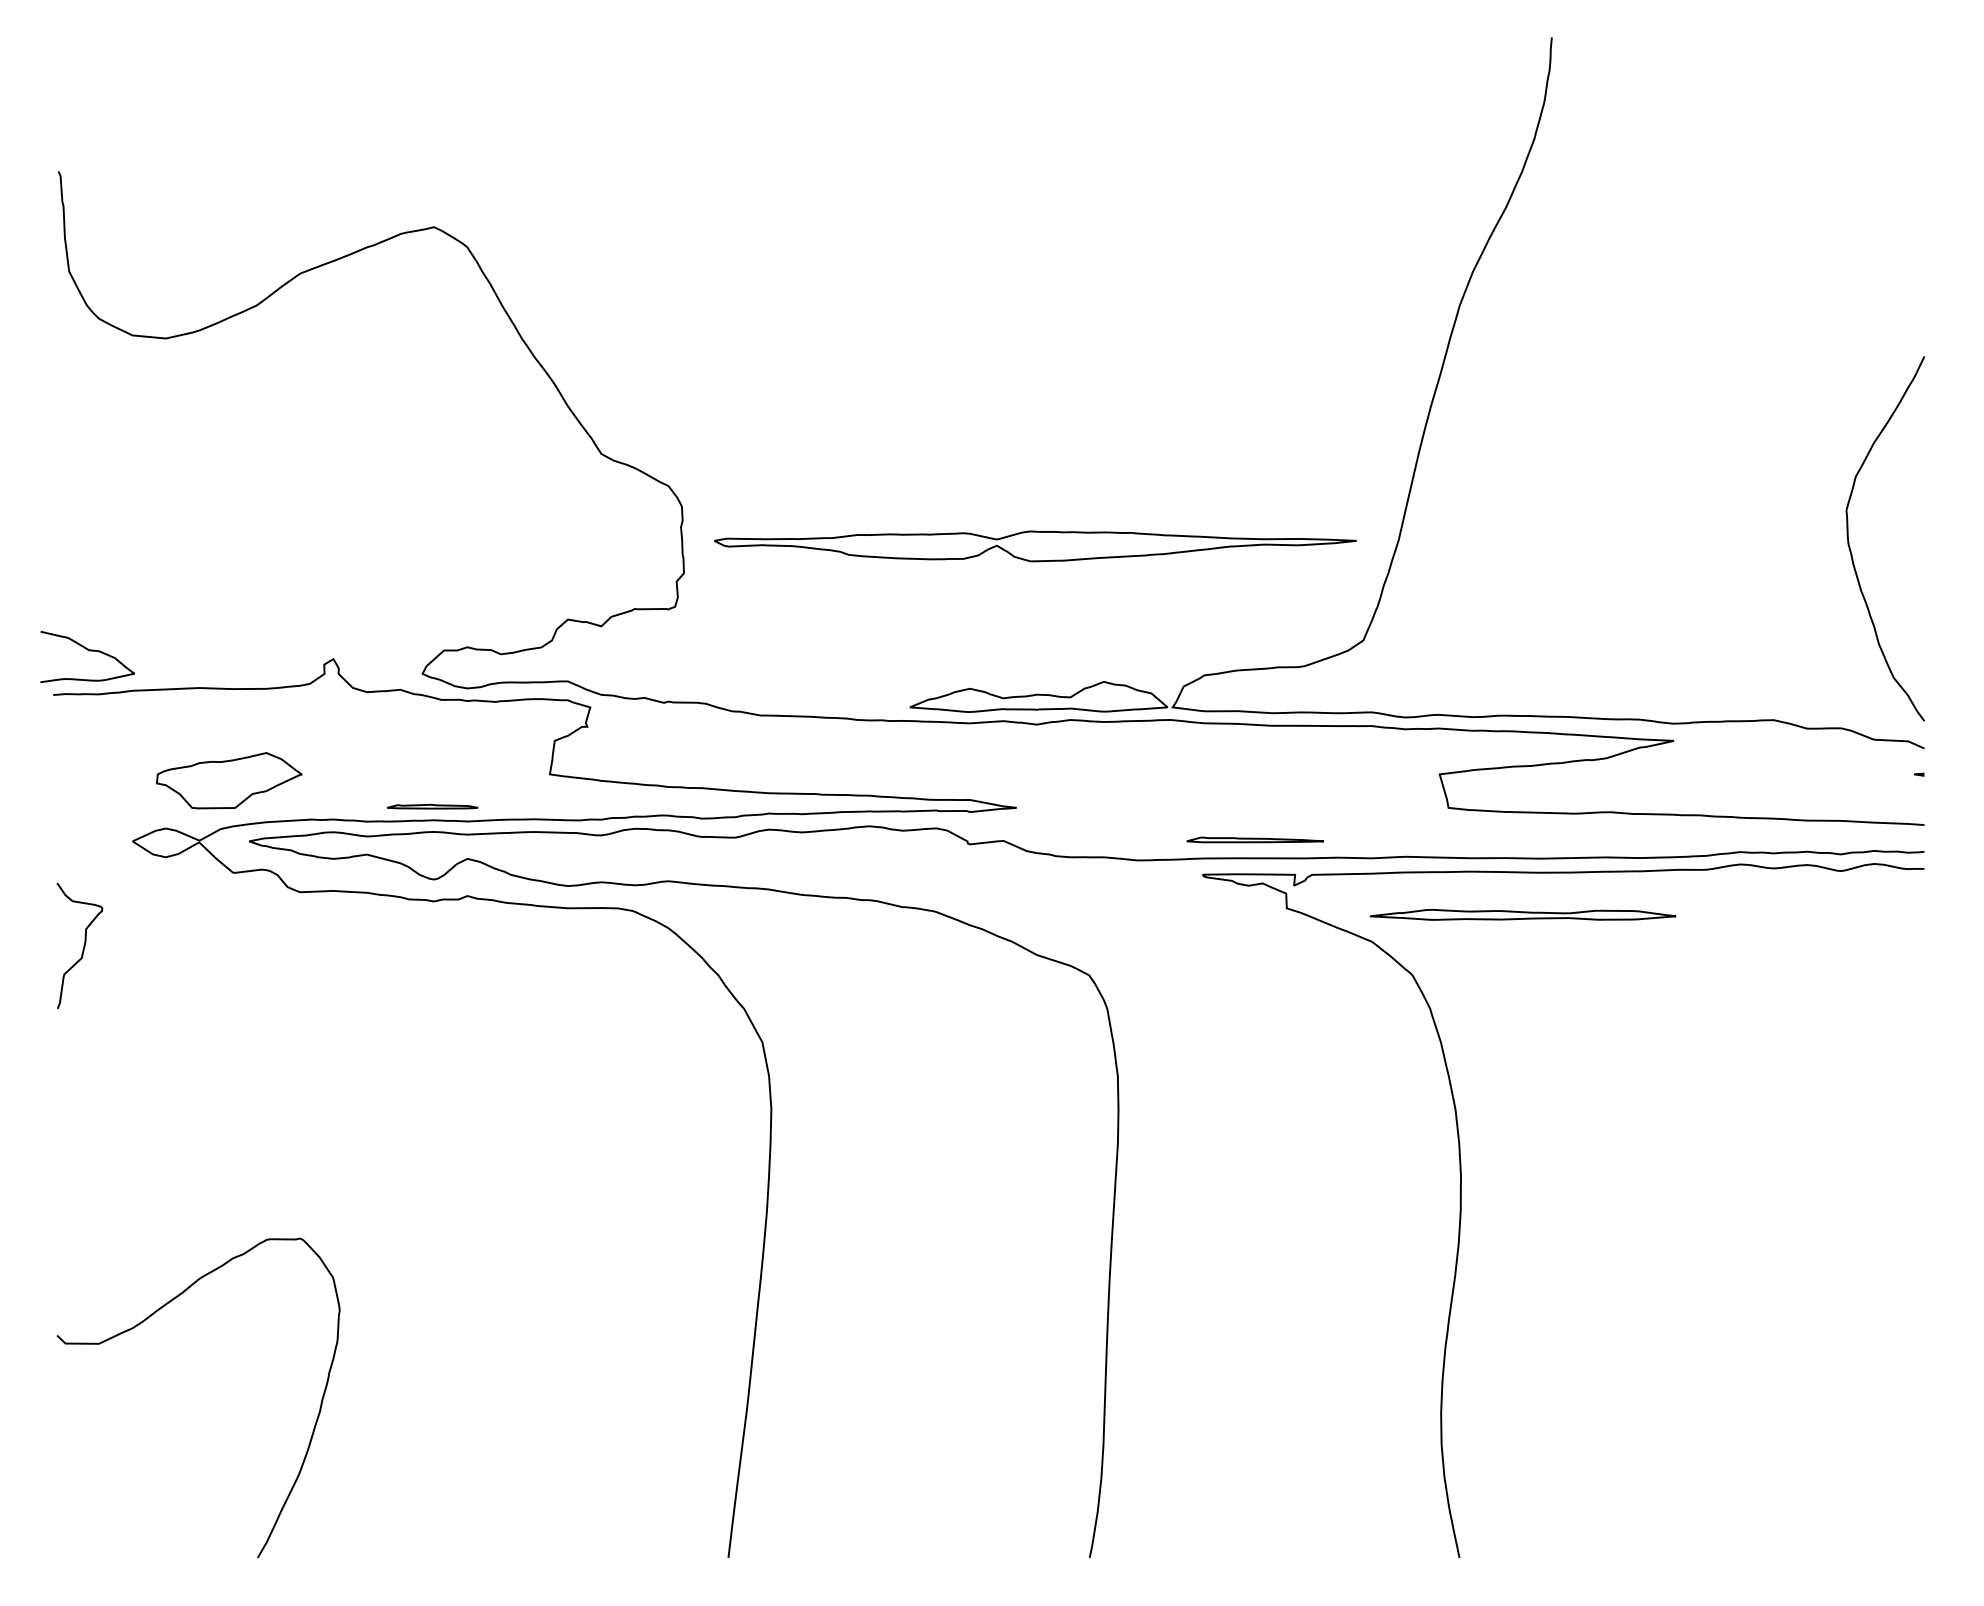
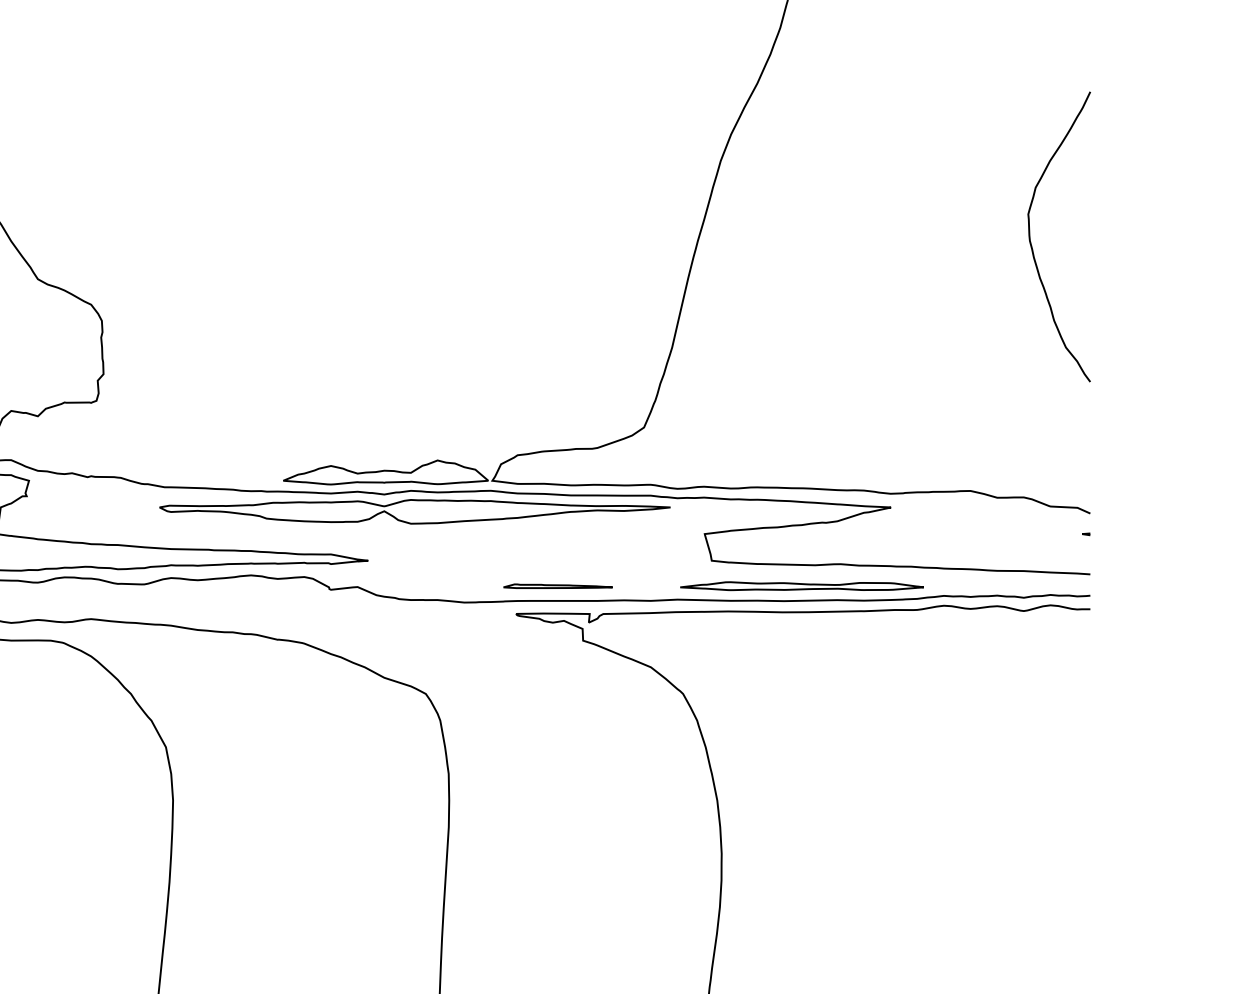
part: (1035, 546) -> (415, 511), moved
curve: (1850, 546) -> (1031, 243), moved
part: (1522, 914) -> (801, 585), moved

